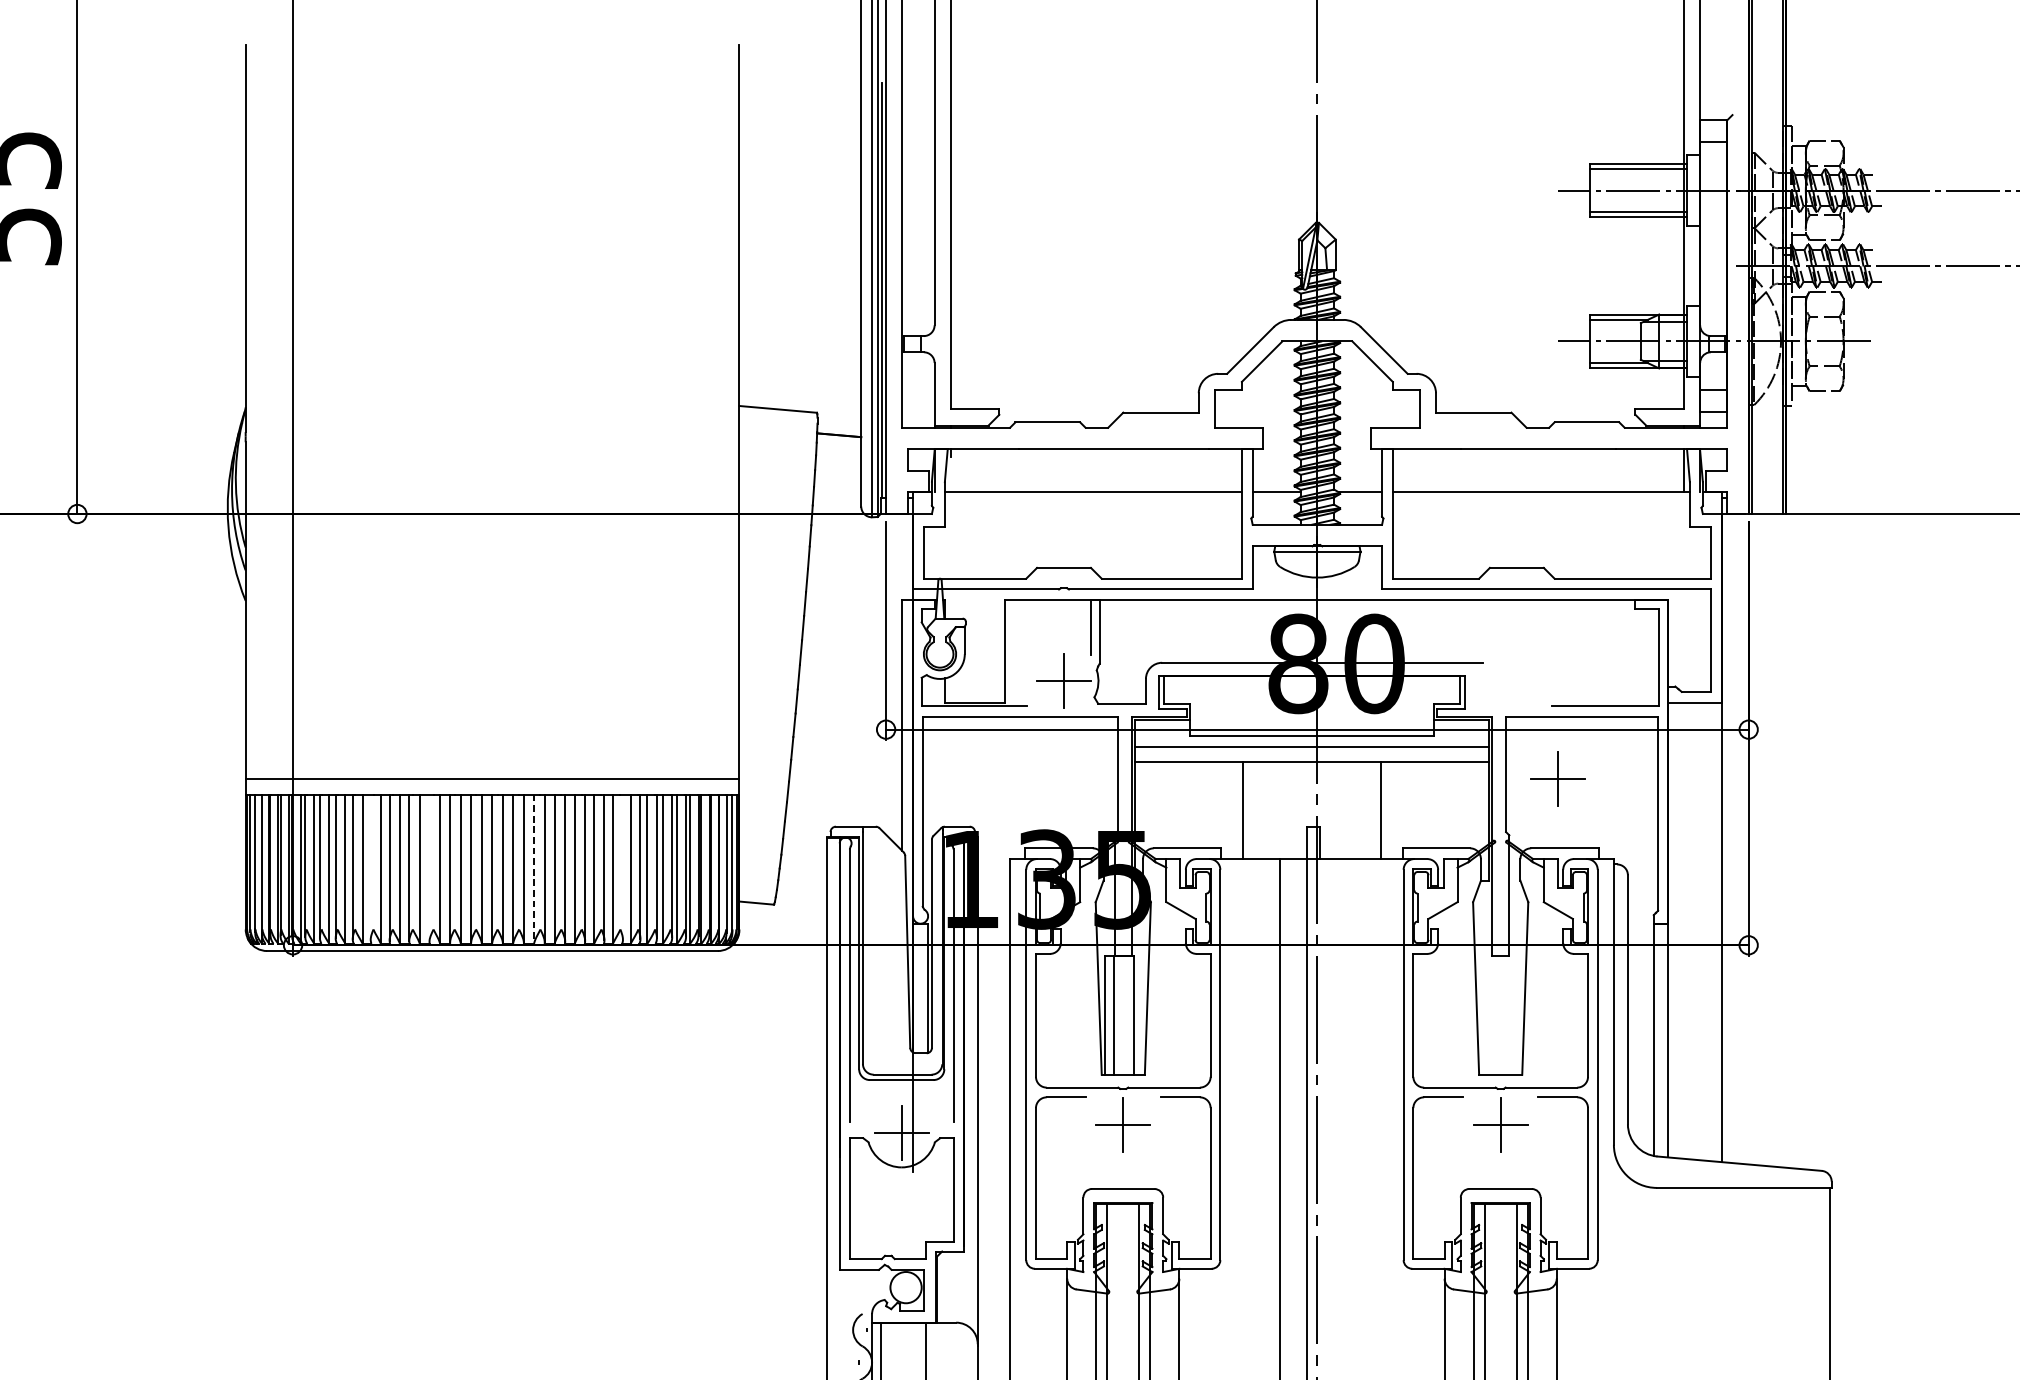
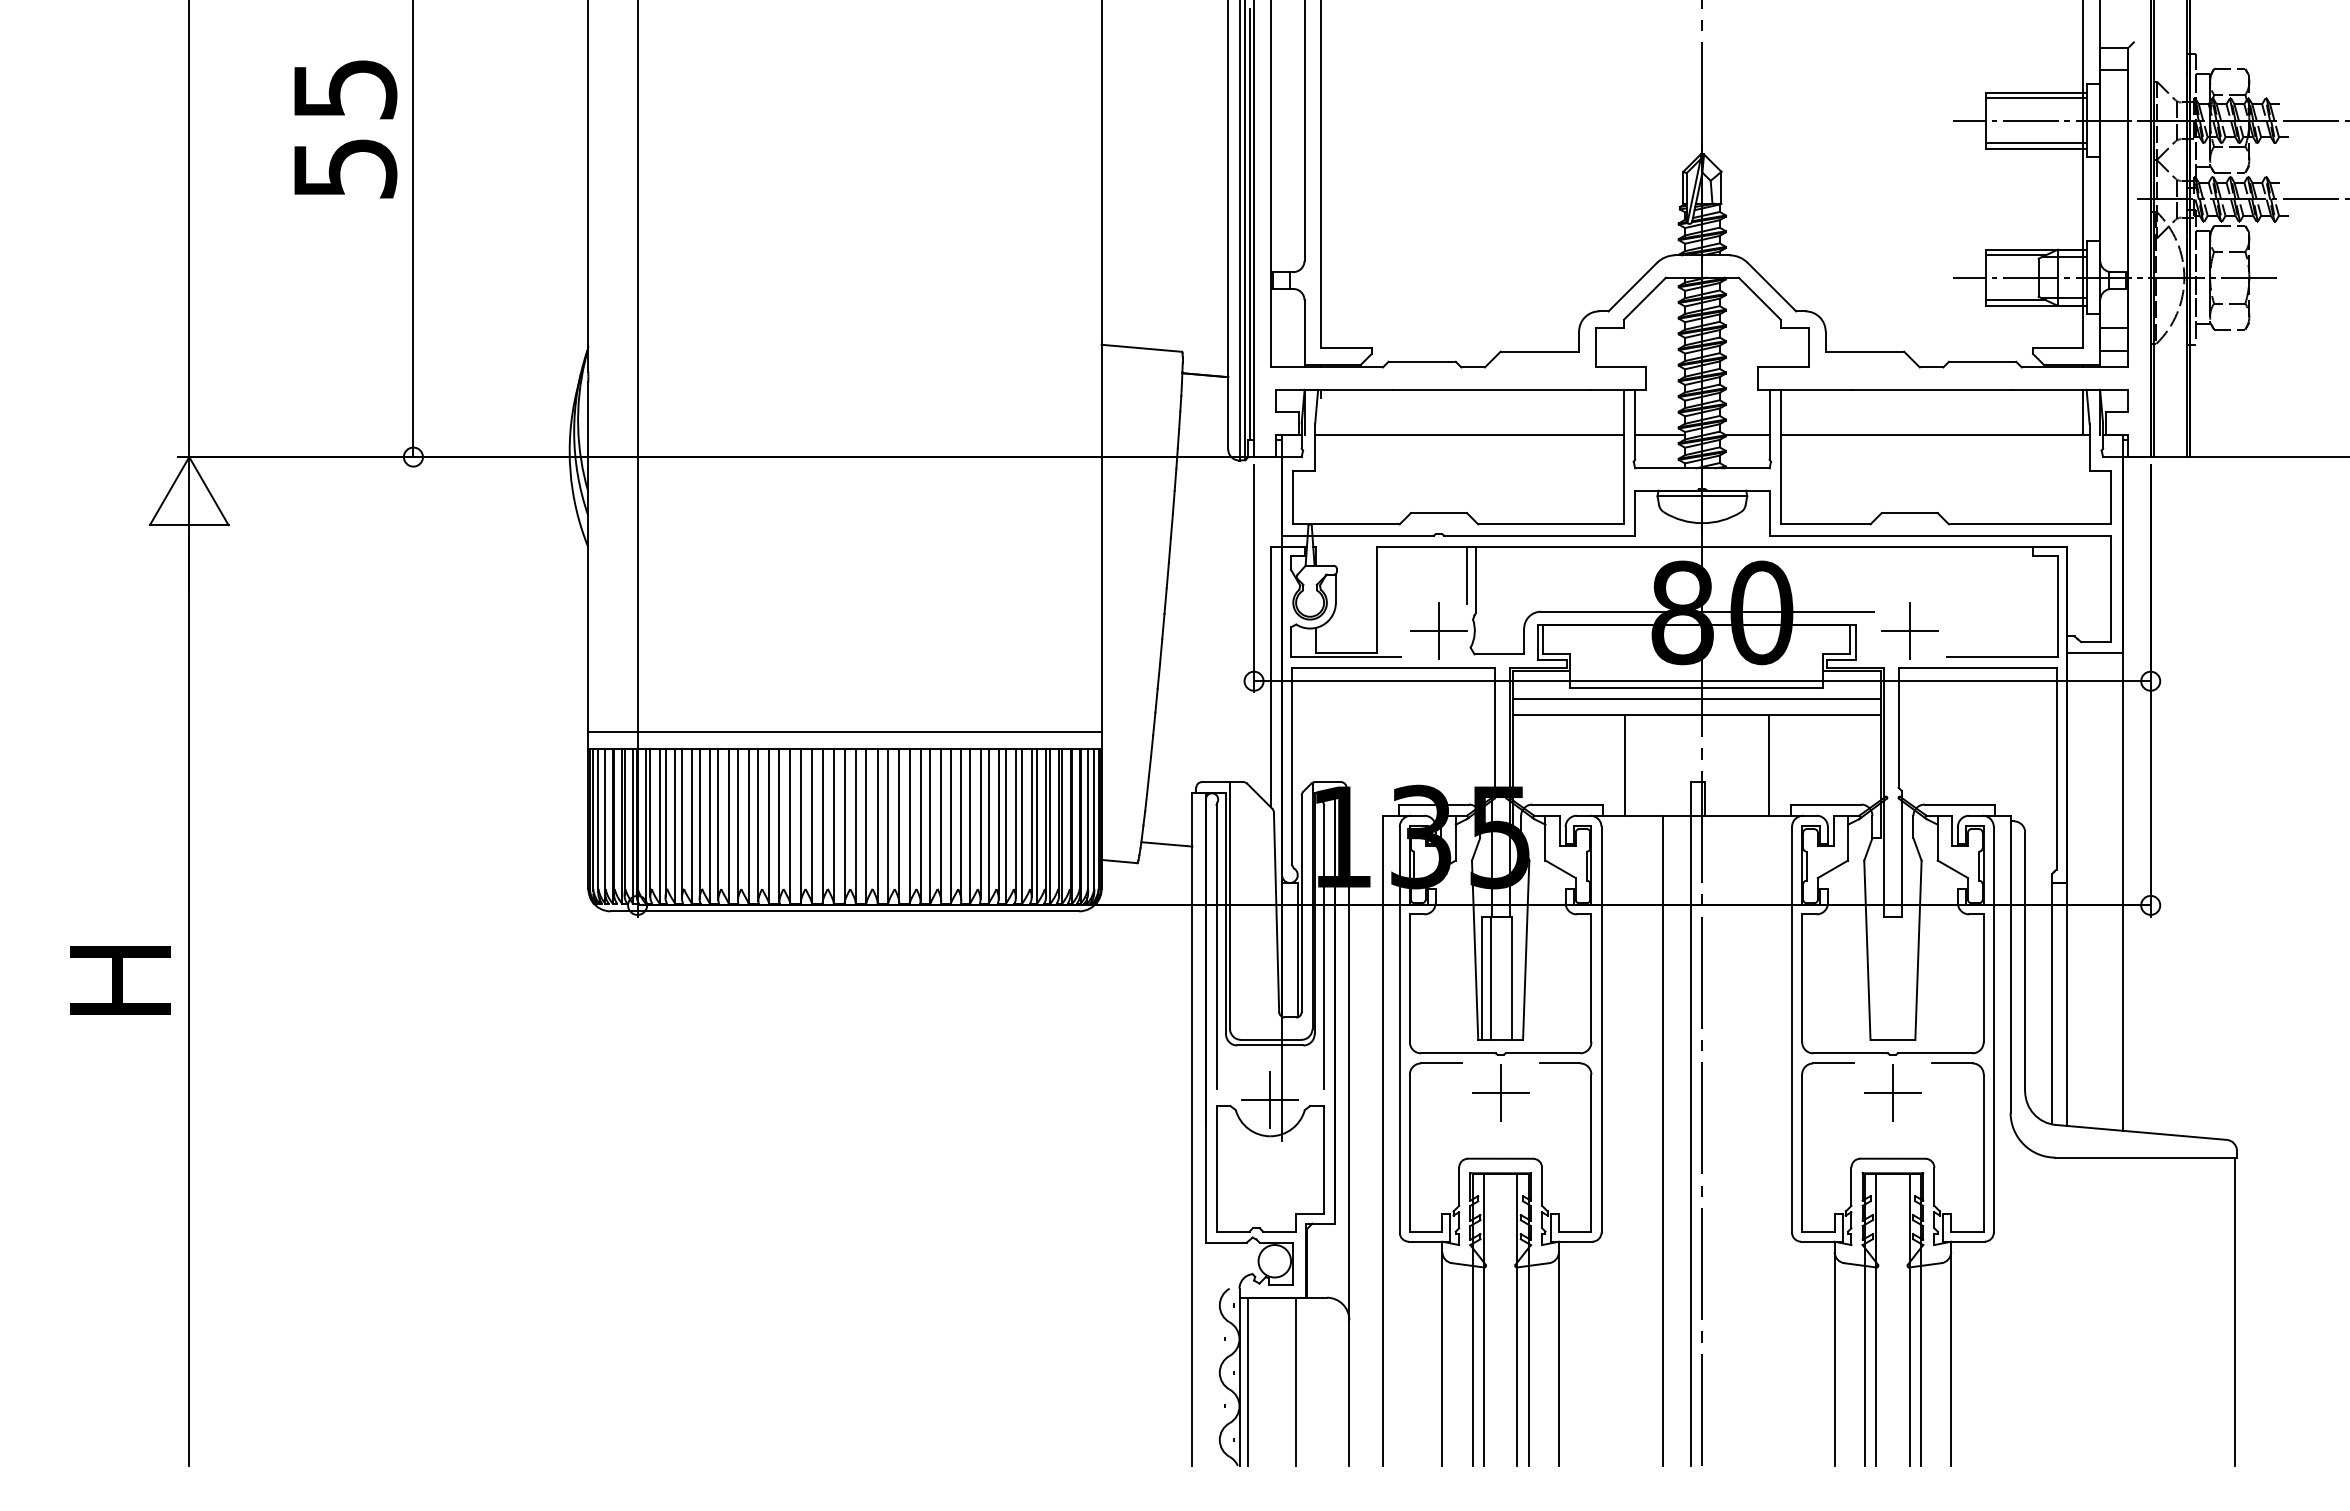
part: (1557, 778) -> (1909, 630), moved
line: (370, 866) -> (718, 823), added
line: (622, 866) -> (980, 823), added
line: (429, 867) -> (779, 824), added
line: (534, 869) -> (888, 826), dashed -> solid
line: (801, 886) -> (1166, 844), added

